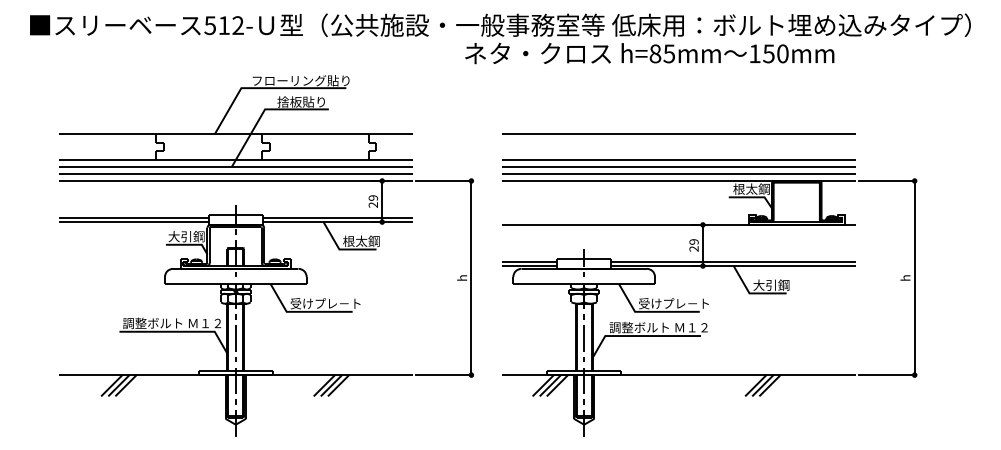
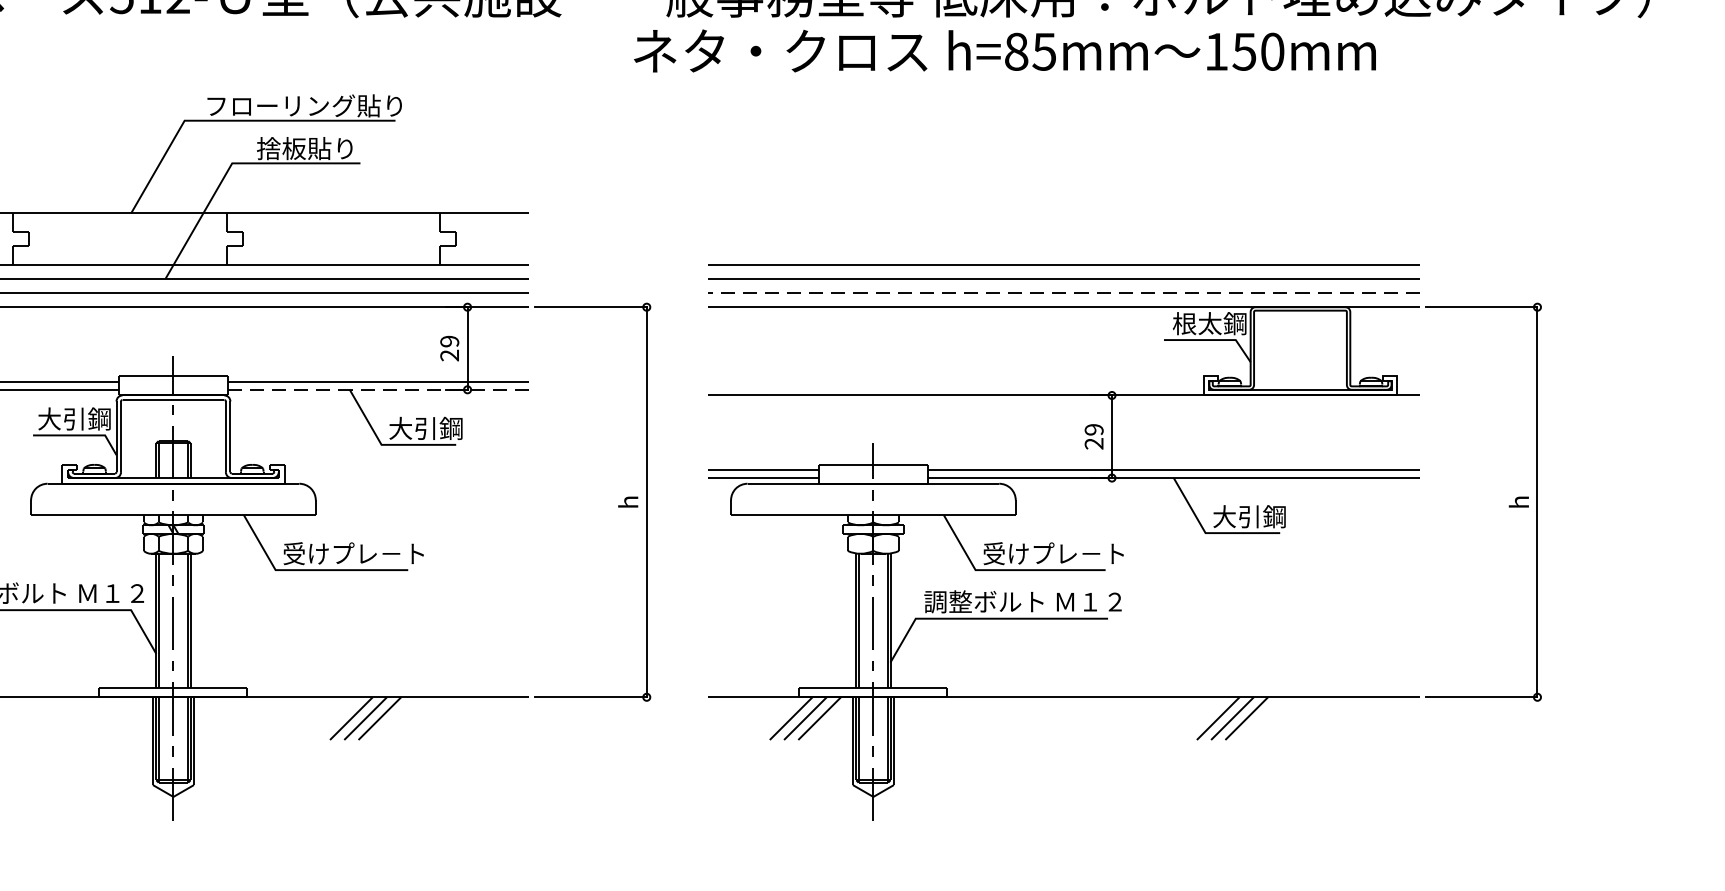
line: (678, 133) -> (1062, 211), removed
line: (678, 173) -> (1062, 292), solid -> dashed
line: (337, 222) -> (377, 390), solid -> dashed
text: (355, 241) -> (413, 428), 根太鋼 -> 大引鋼

